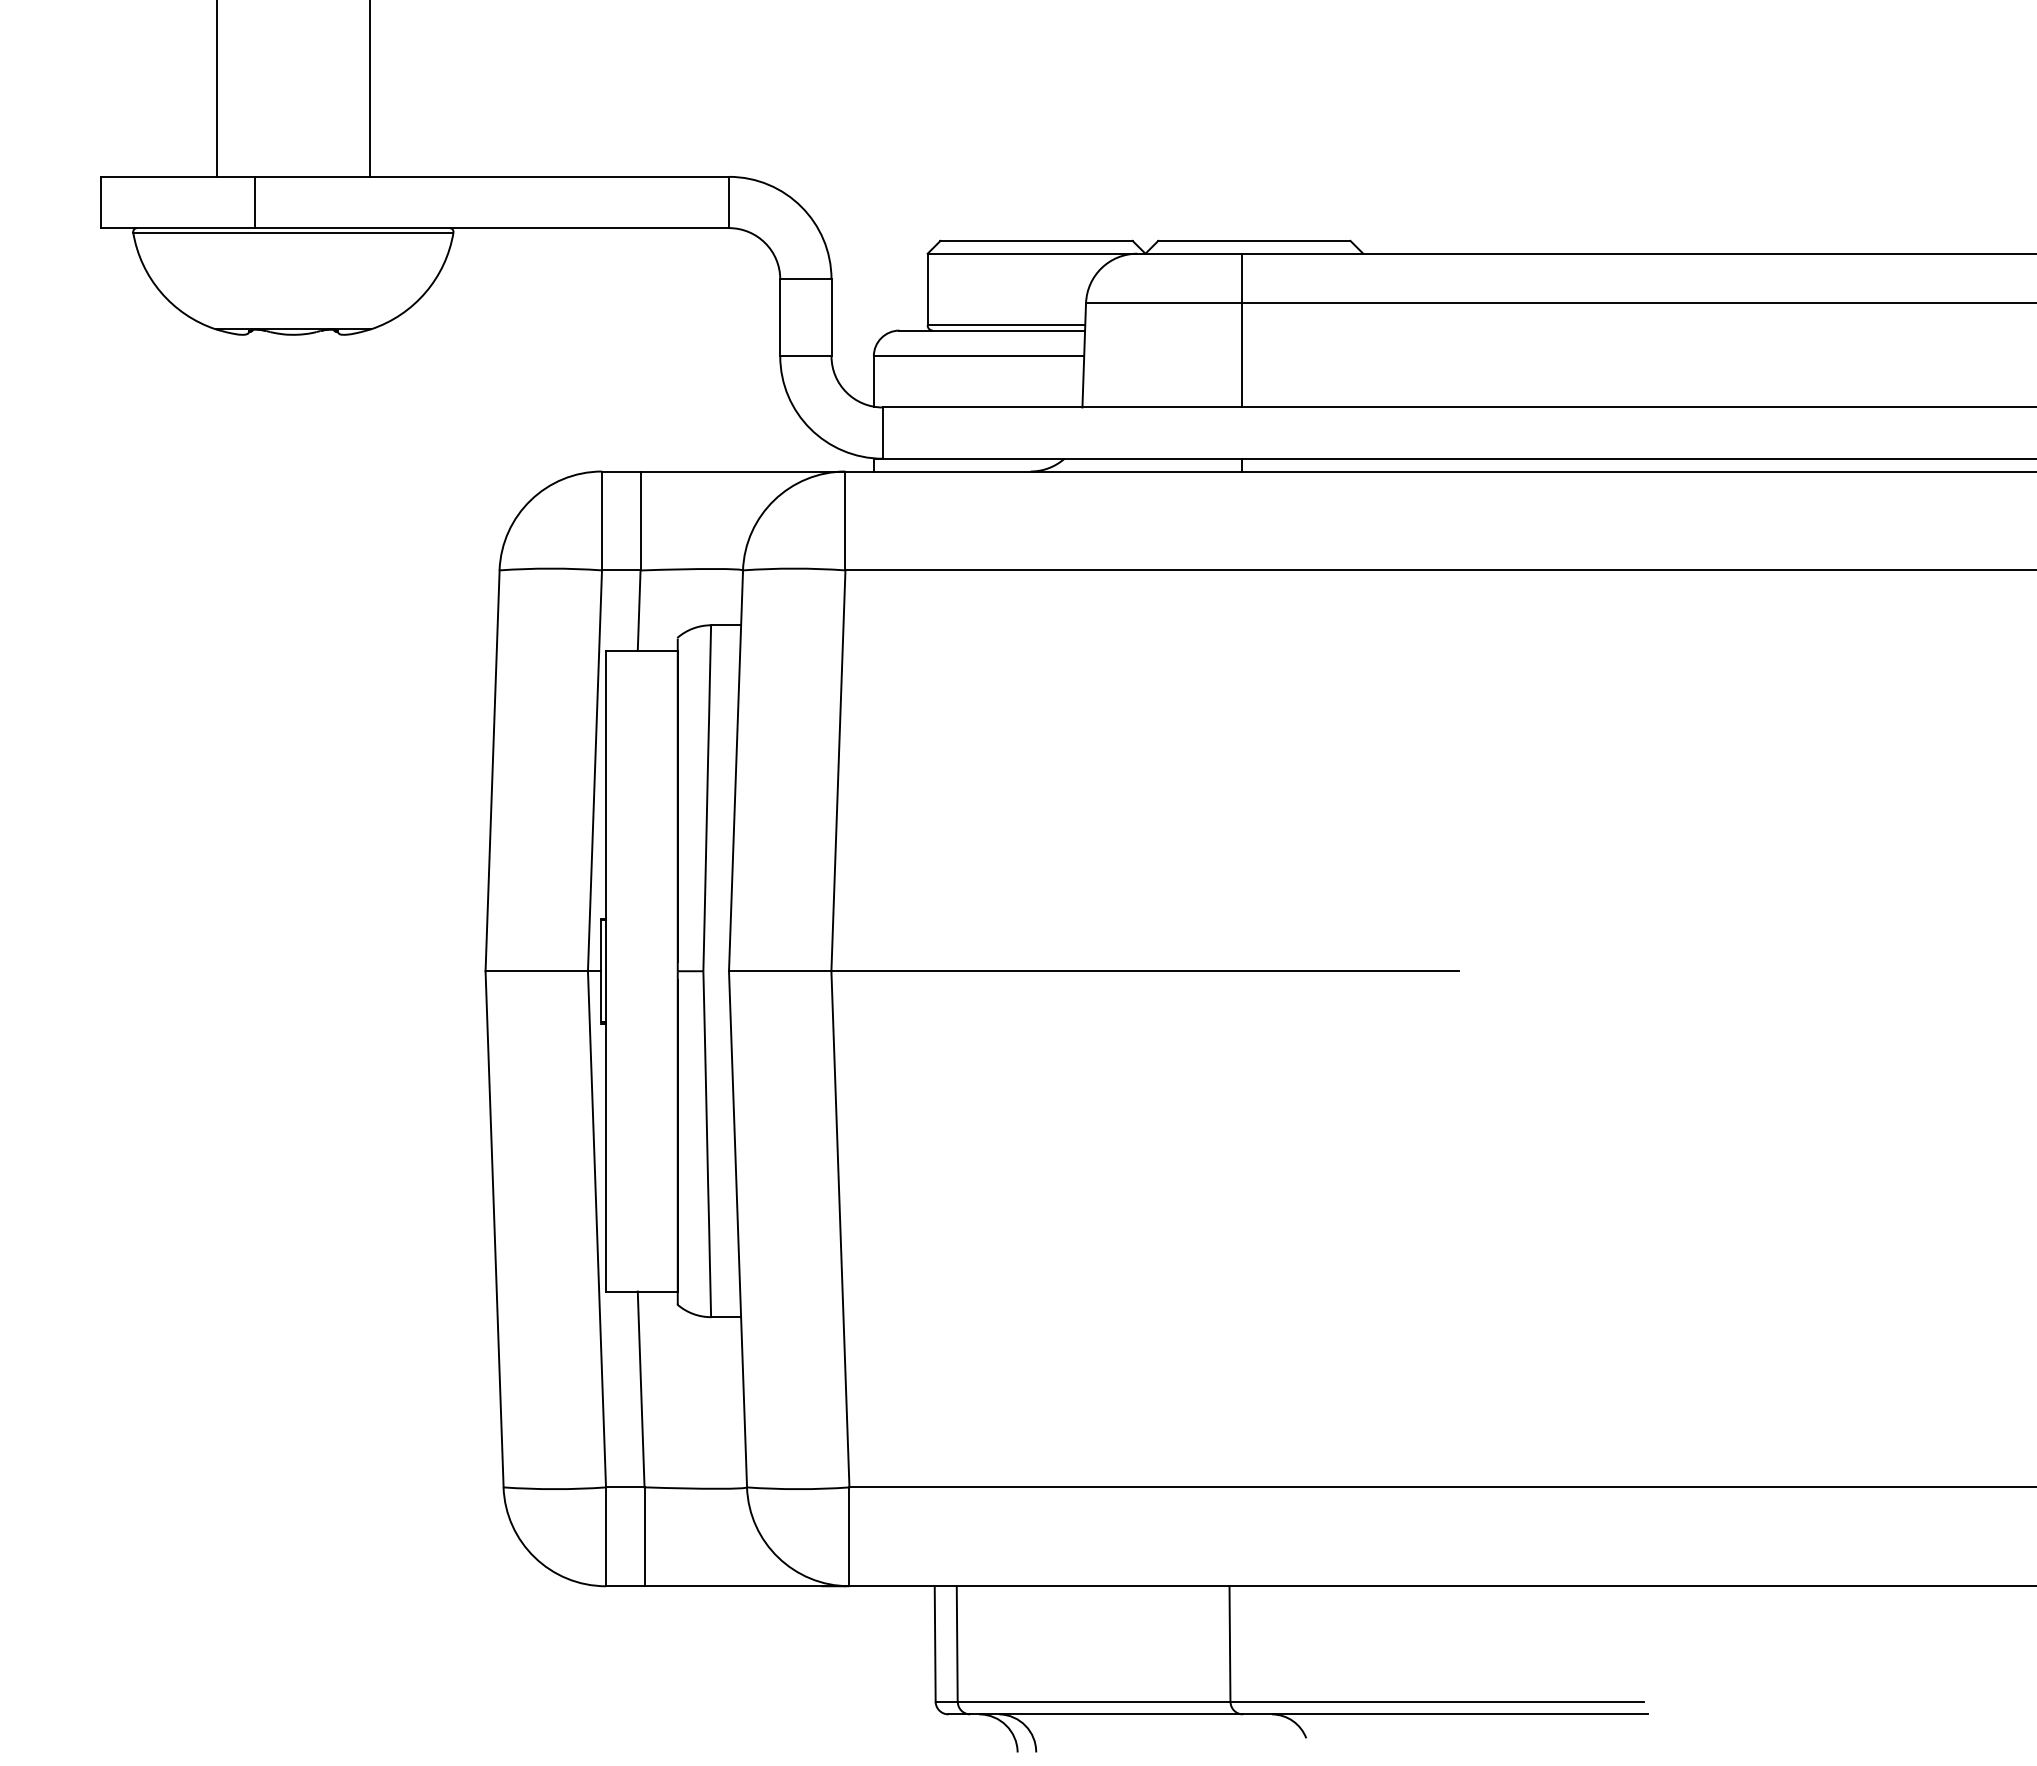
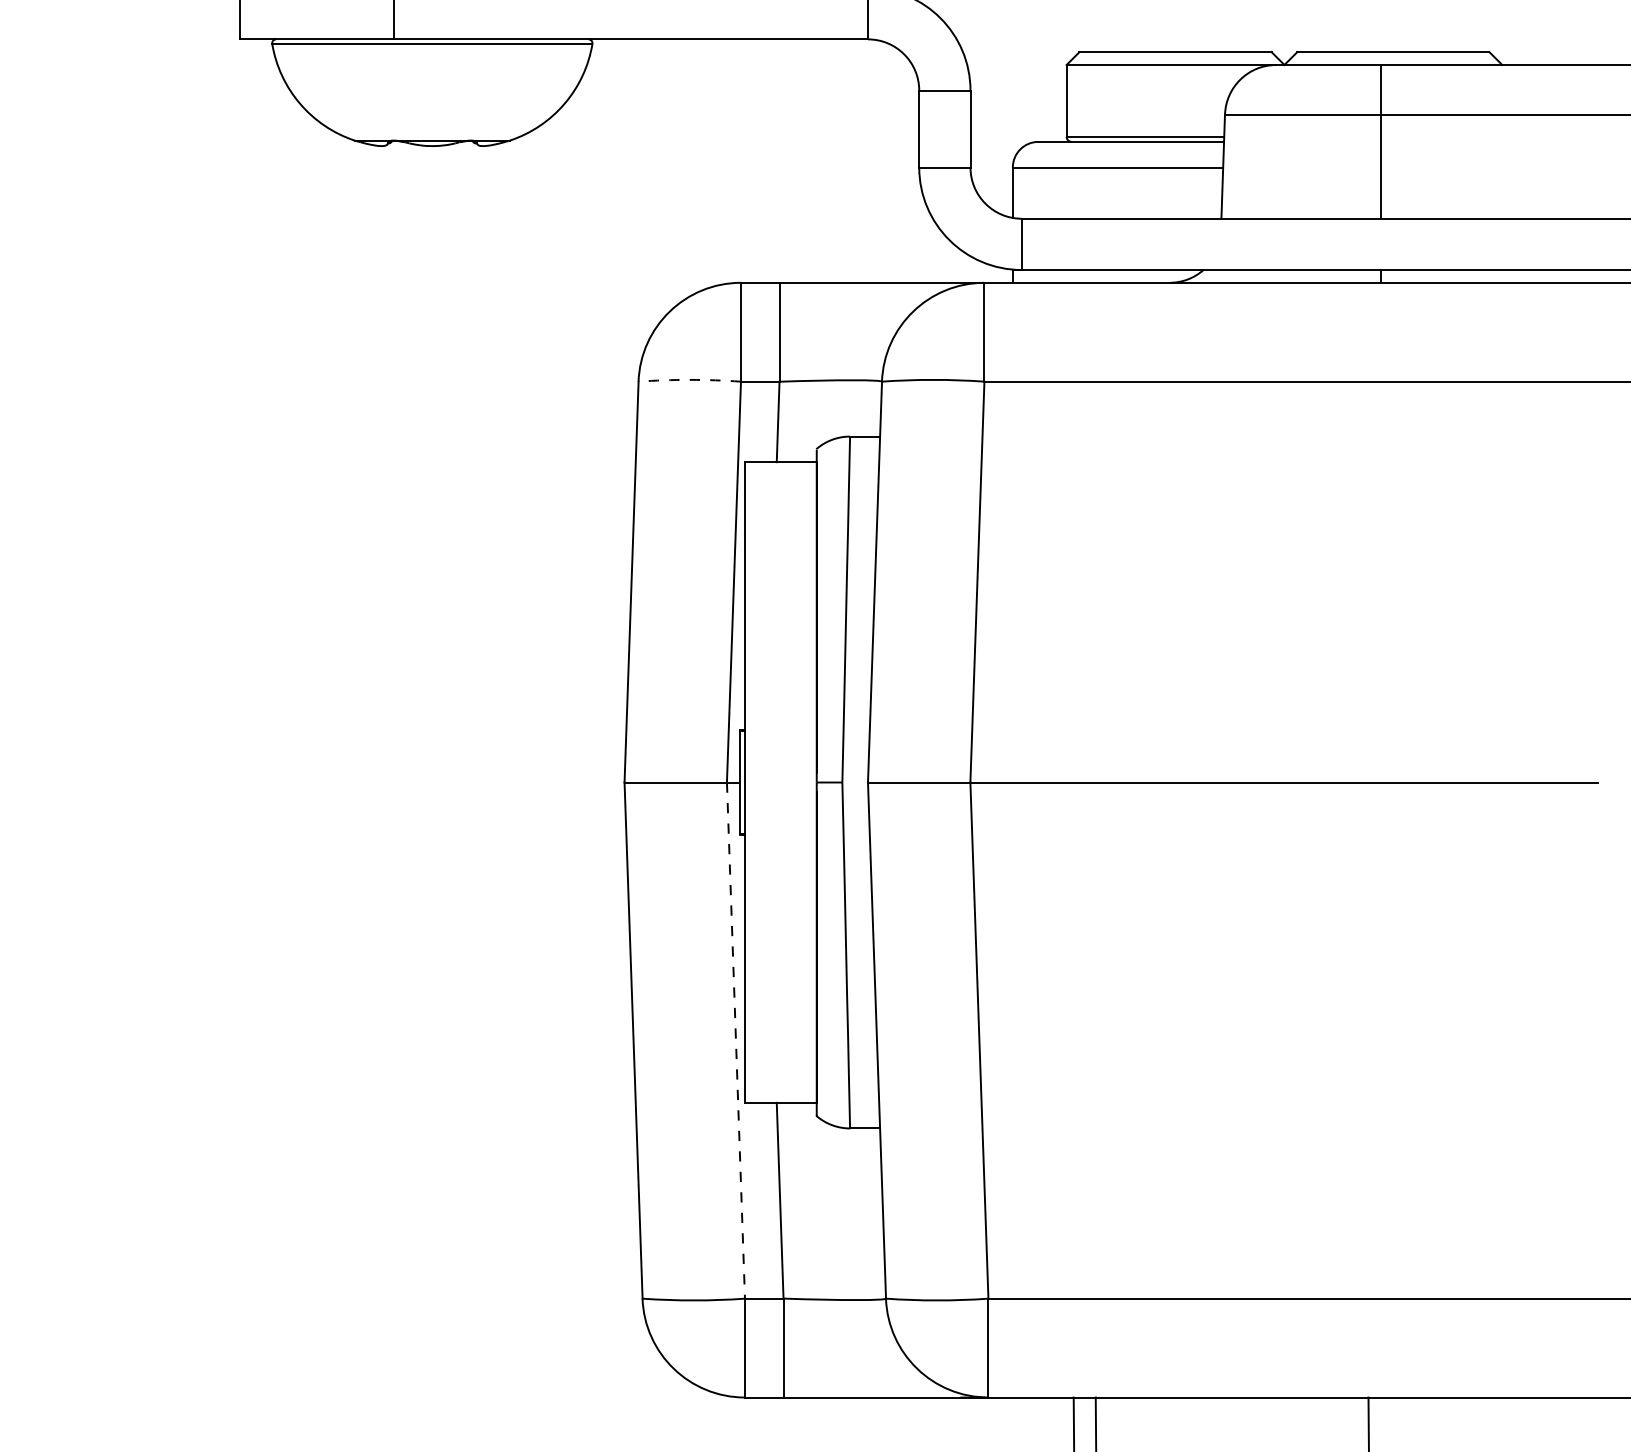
arc: (550, 568) -> (689, 379), solid -> dashed
line: (597, 1229) -> (736, 1040), solid -> dashed

